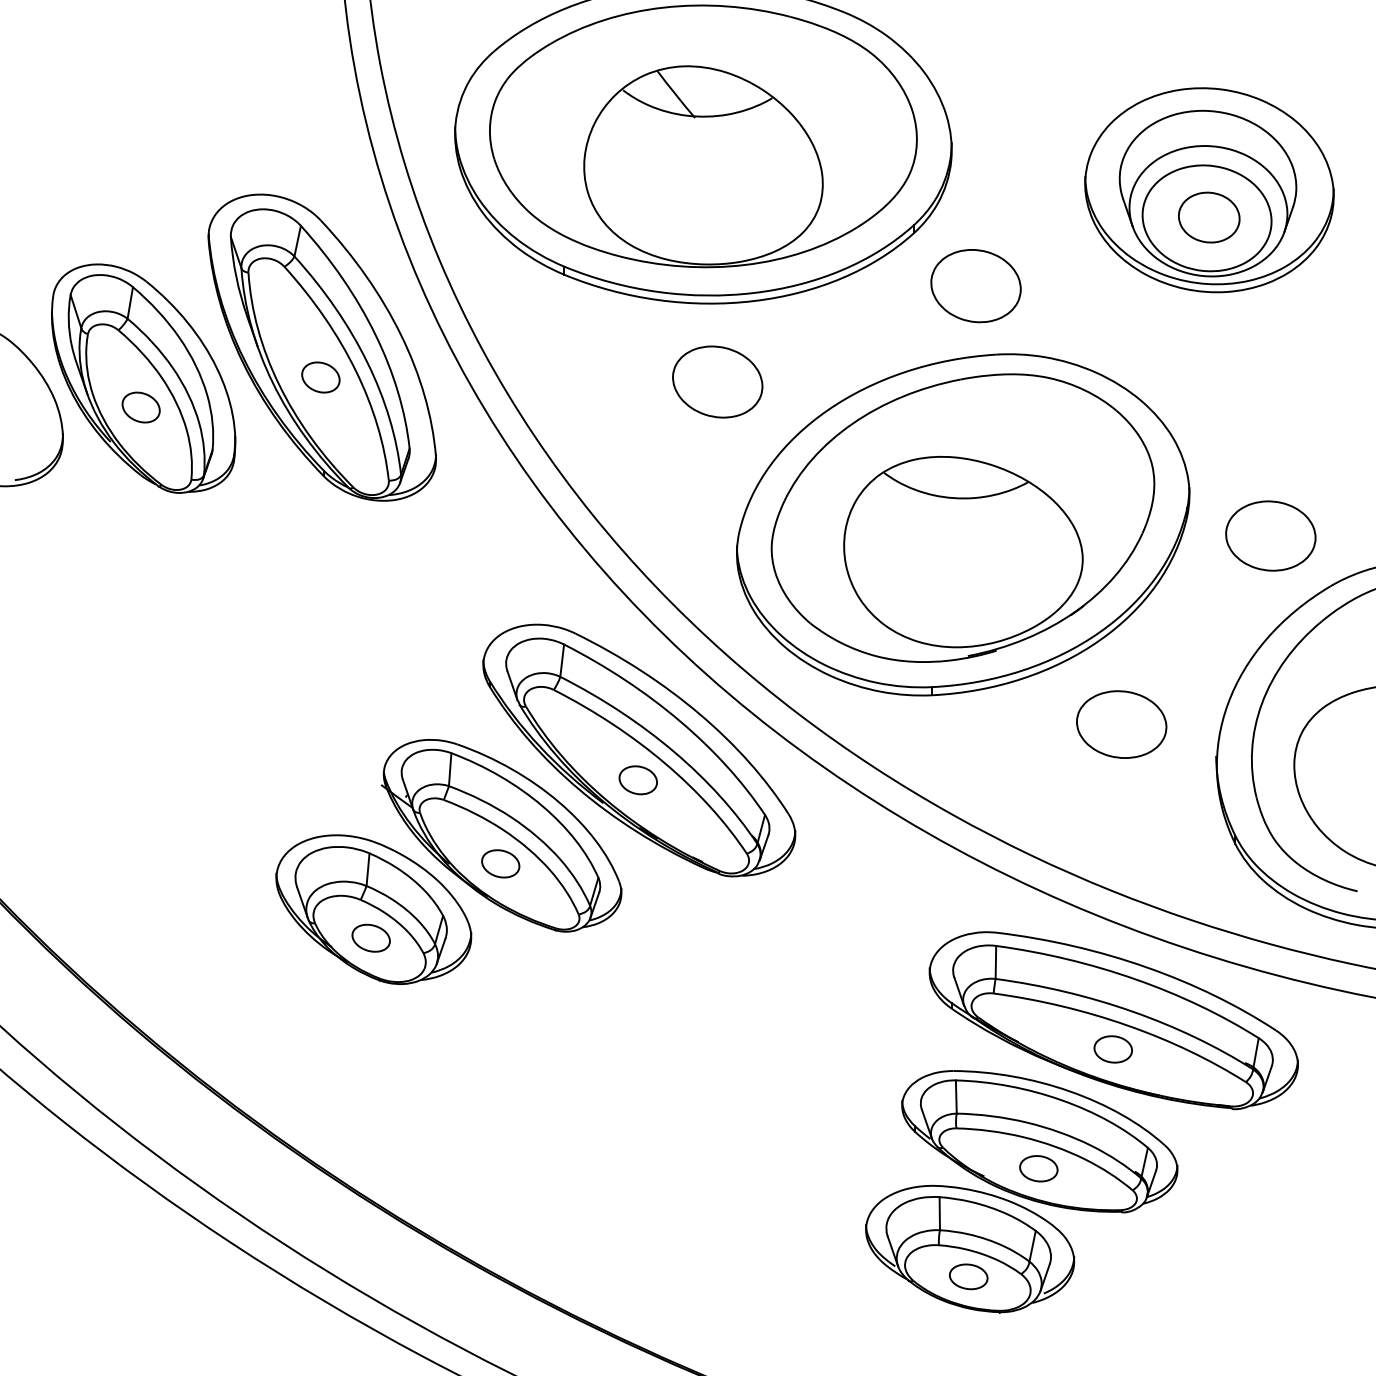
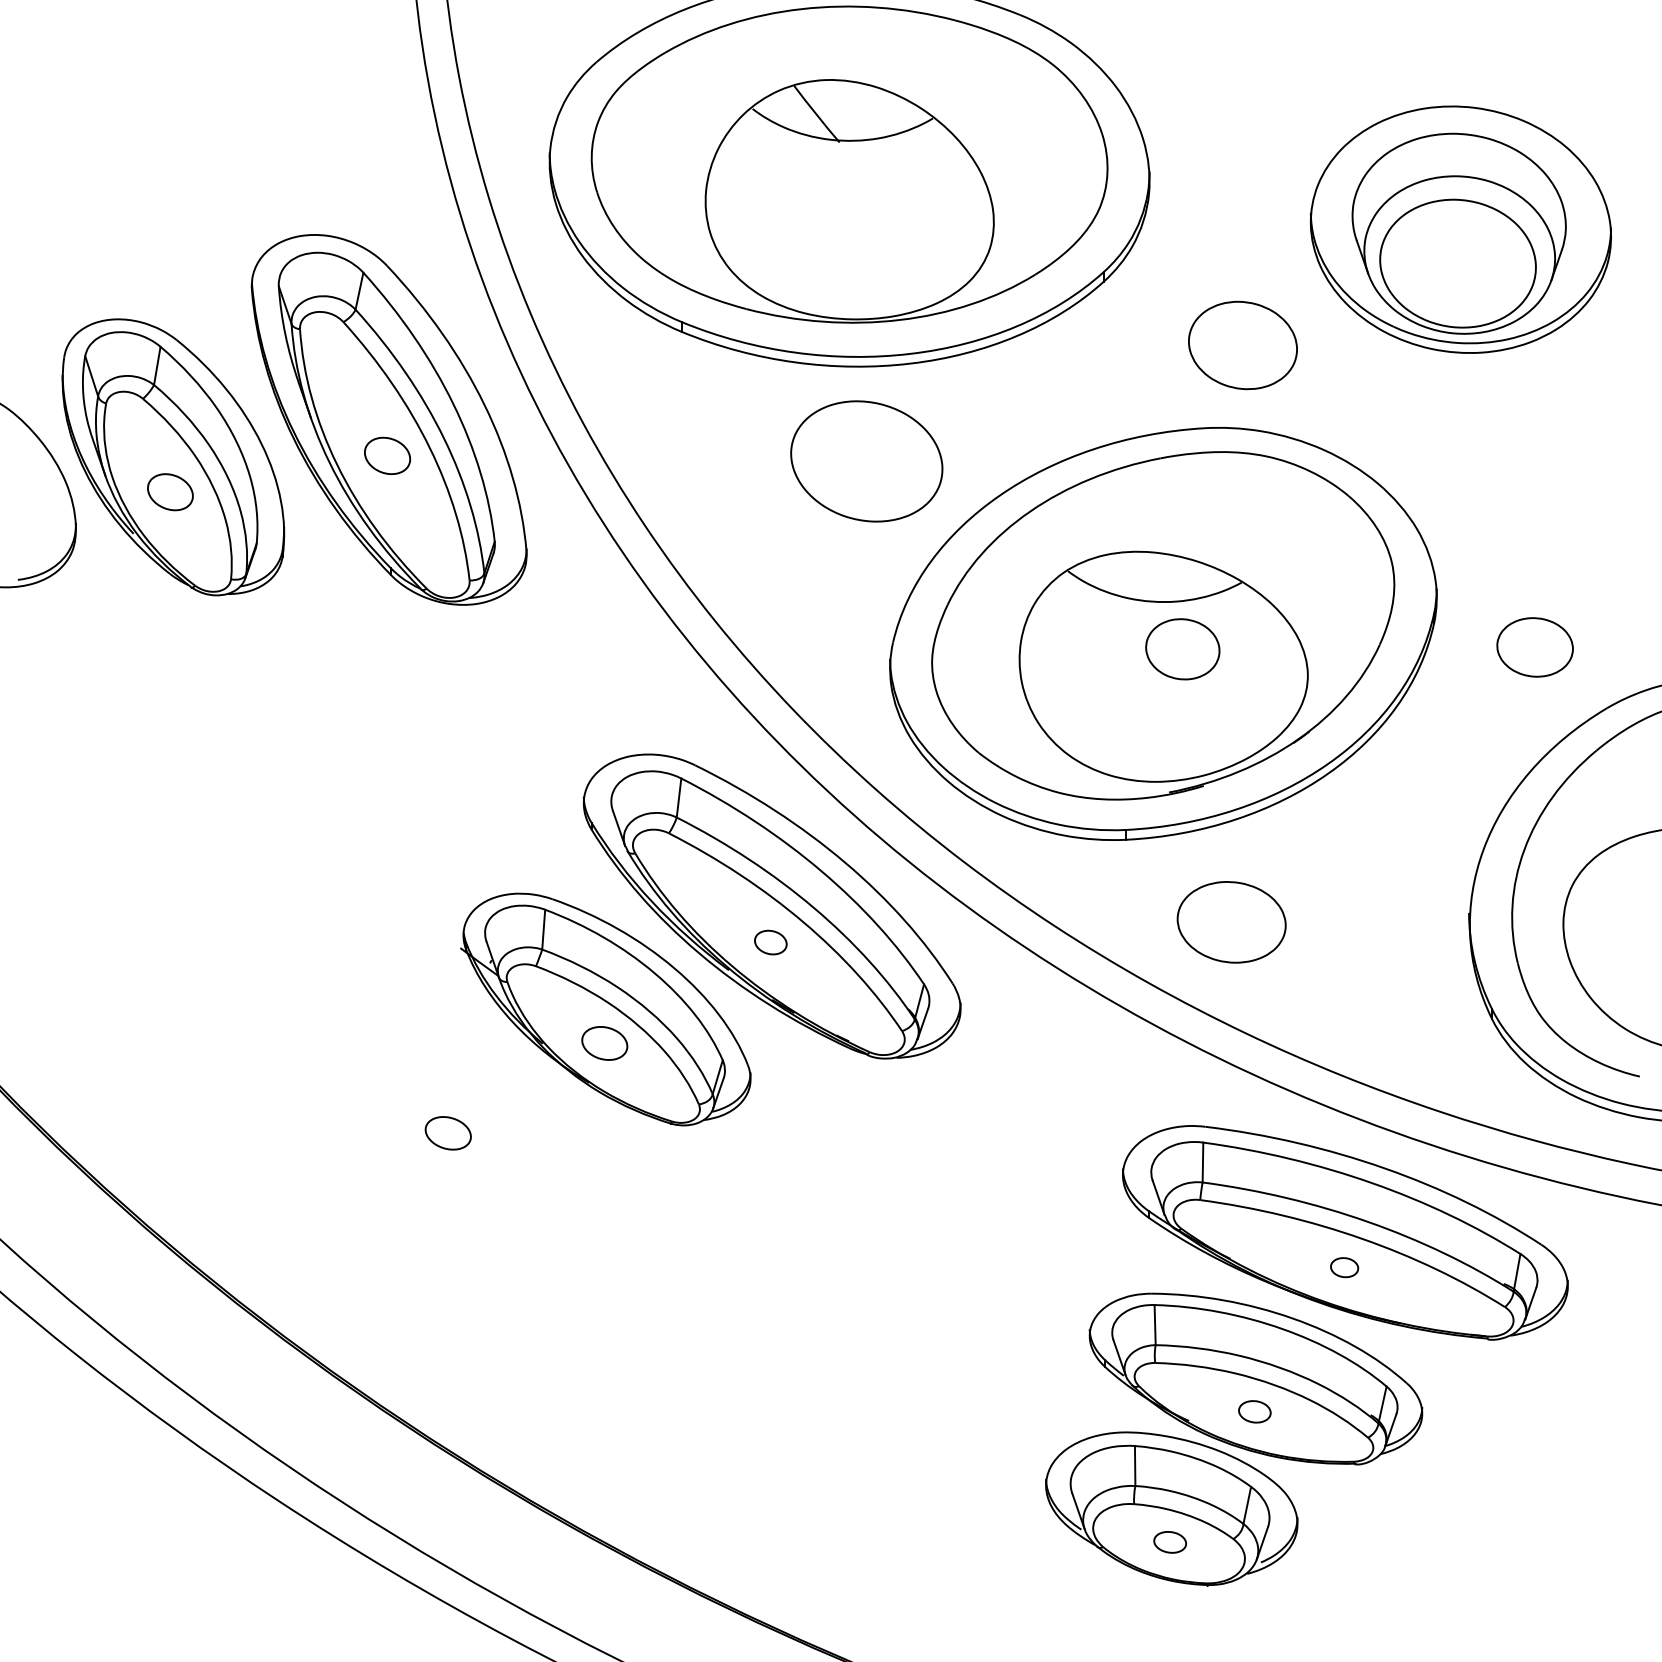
part: (1209, 217) -> (1183, 649), moved
part: (975, 286) -> (1242, 345), moved
part: (717, 381) -> (866, 460), size x1.4
part: (1270, 535) -> (1534, 646), size x0.7
part: (1121, 724) -> (1231, 922), moved
part: (637, 780) -> (769, 942), size x0.7
part: (373, 909) -> (451, 1098), removed
part: (1112, 1049) -> (1343, 1267), size x0.6
part: (1038, 1168) -> (1254, 1411), size x0.7
part: (968, 1276) -> (1169, 1541), size x0.7

